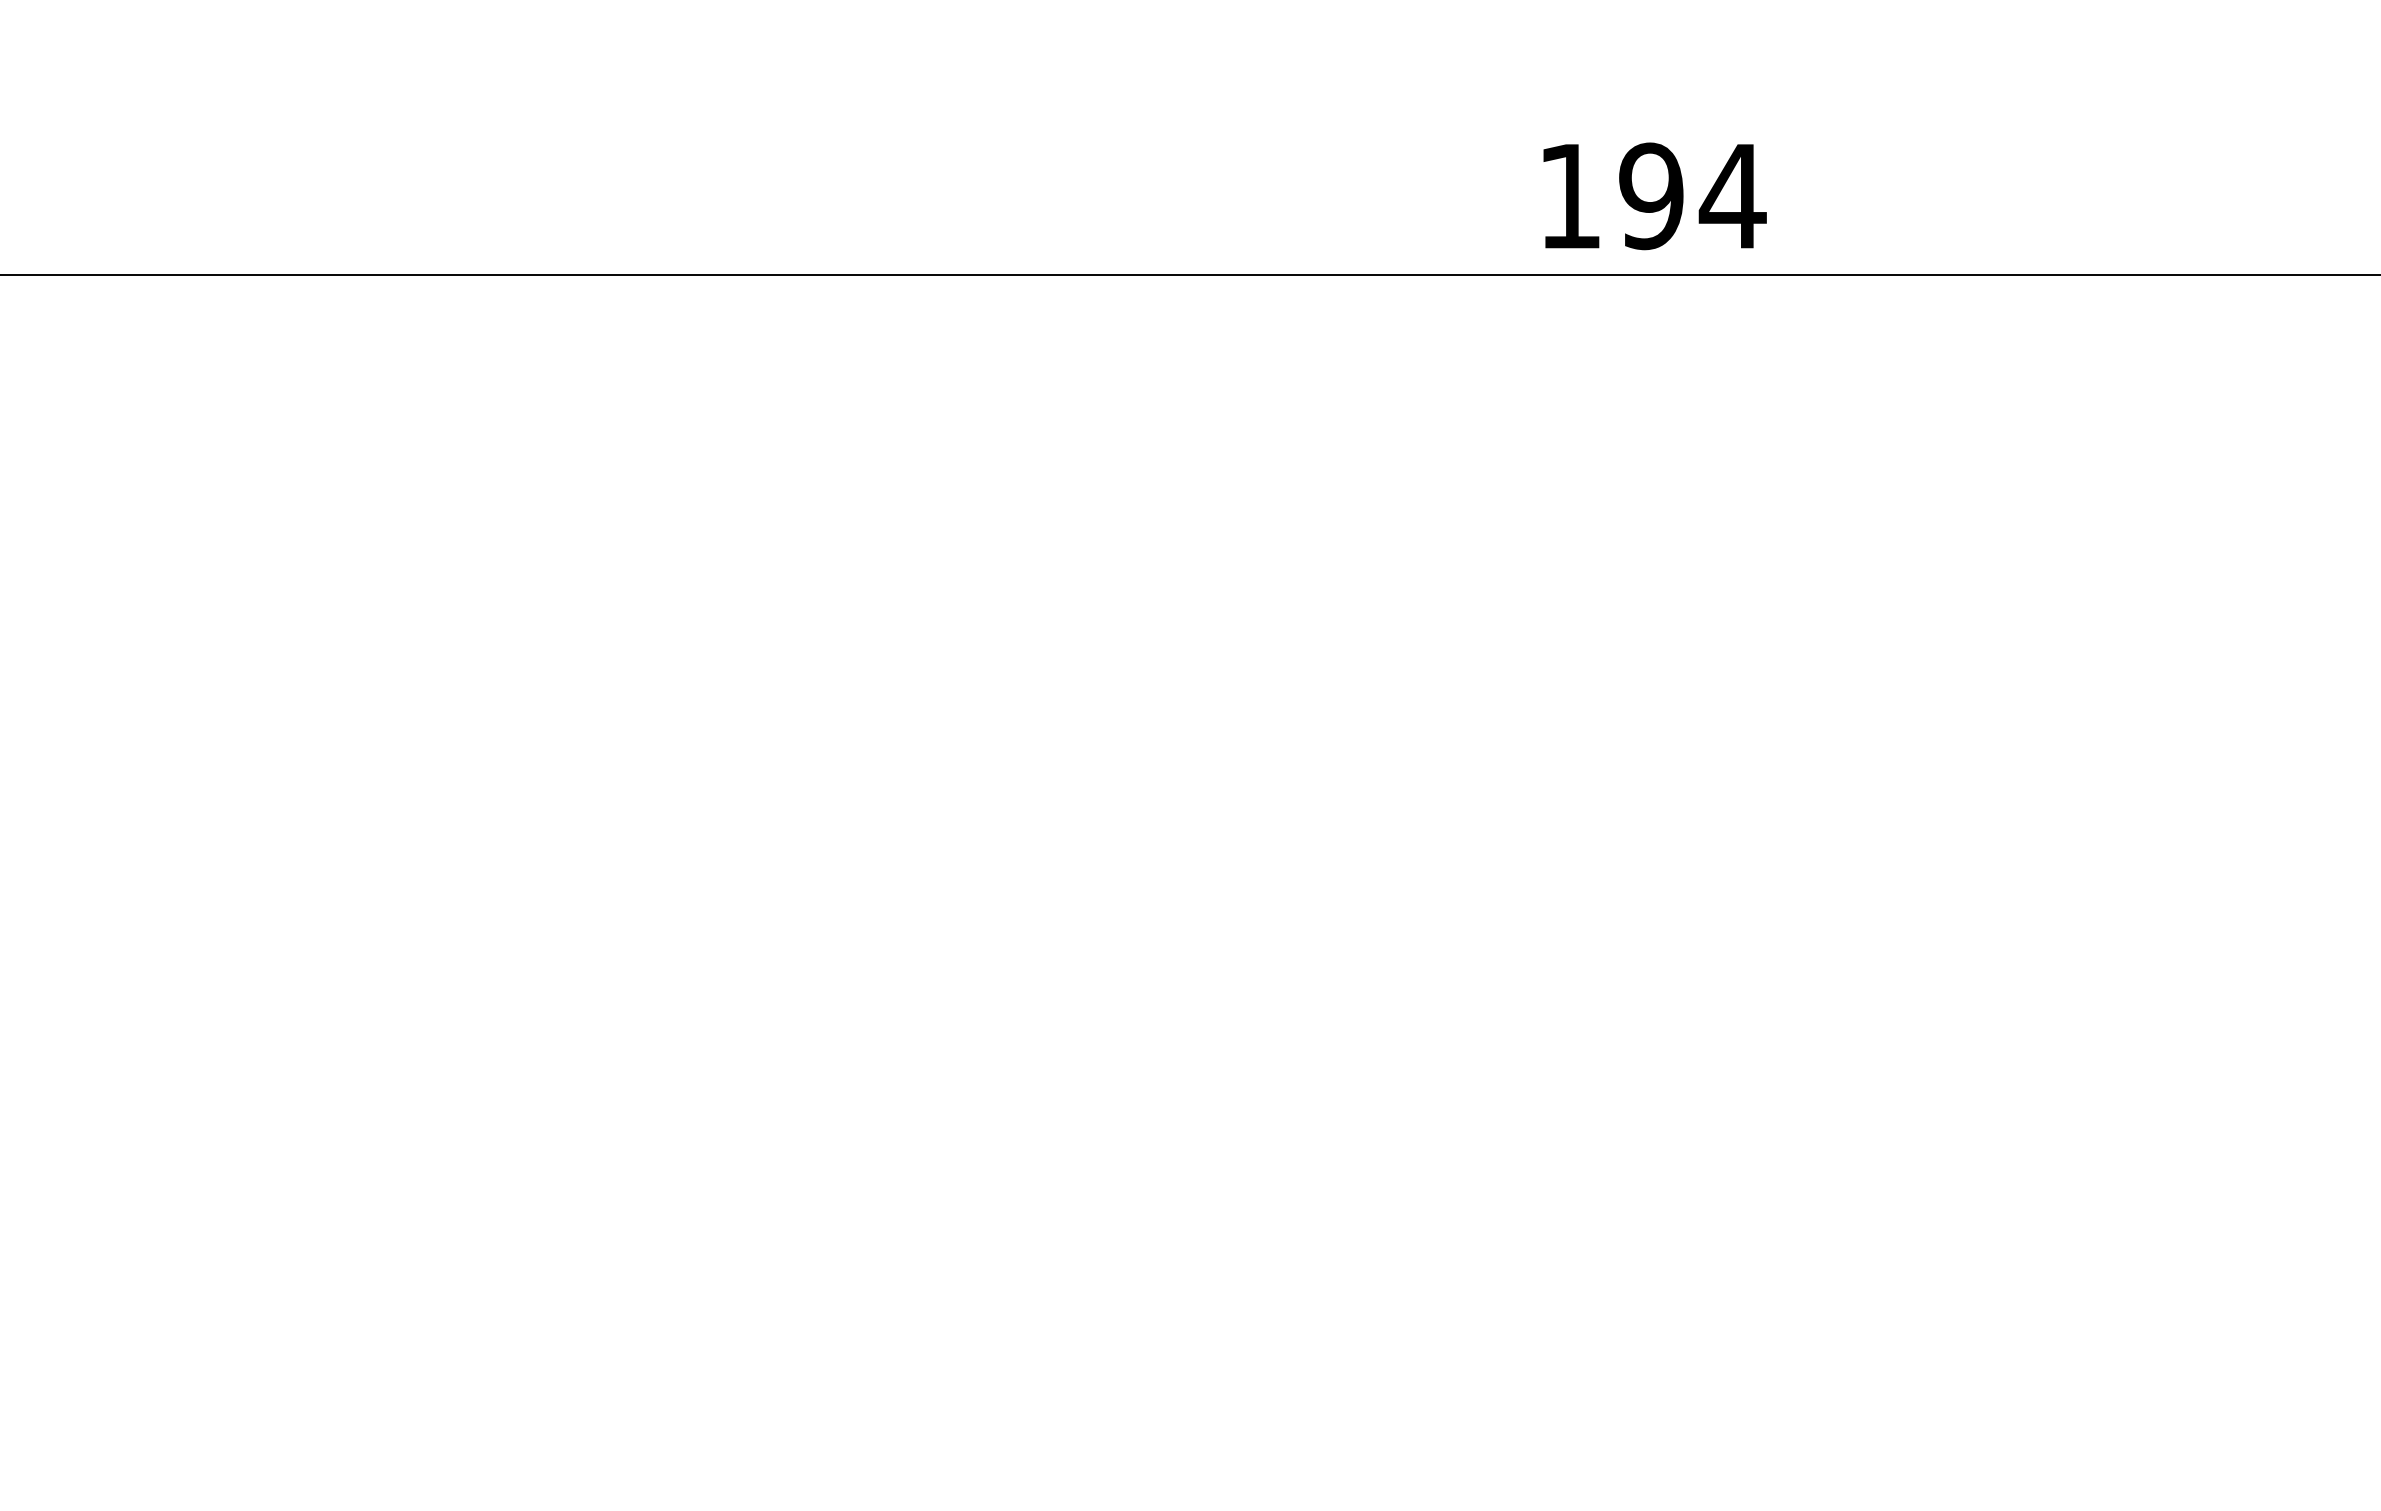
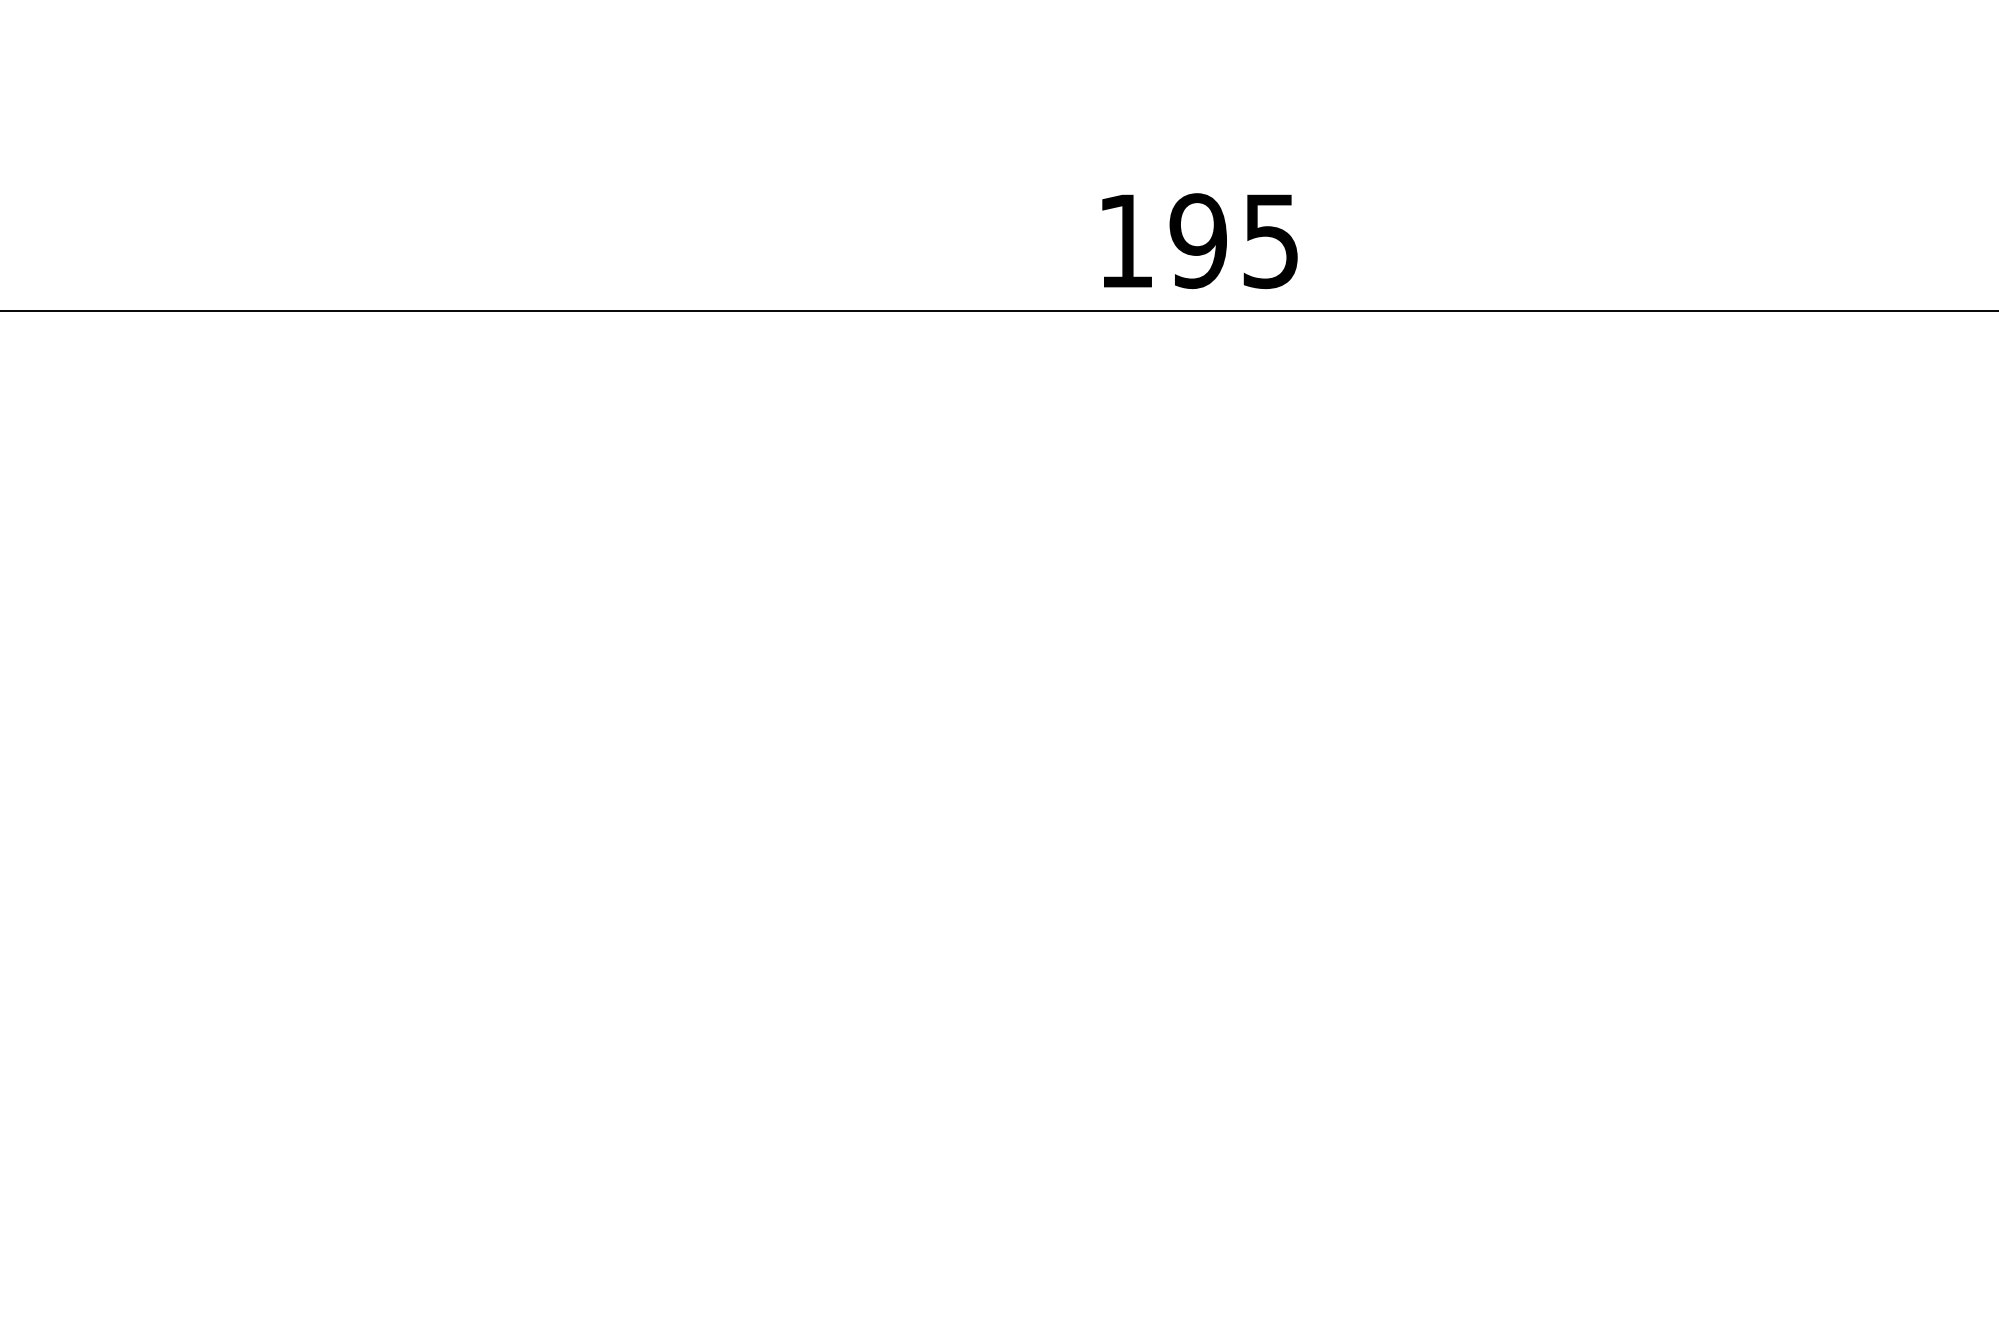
text: (1732, 197) -> (1270, 242), 194 -> 195

